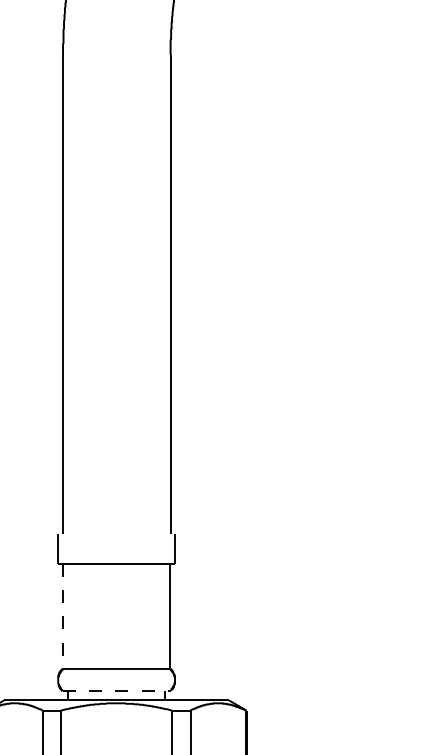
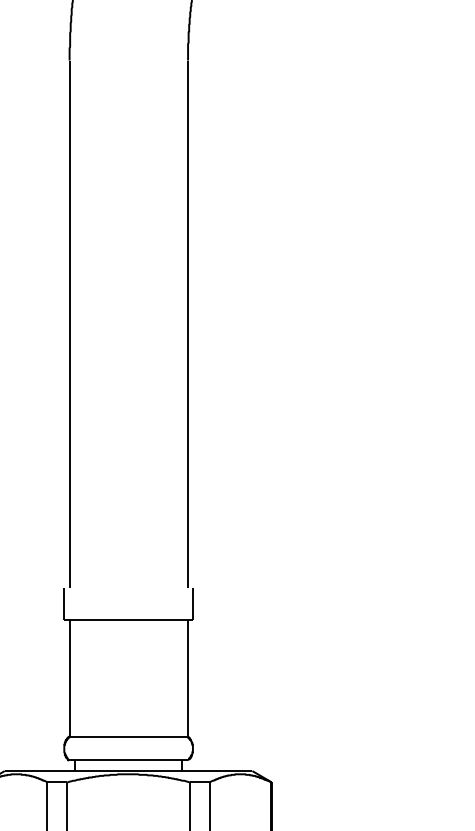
line: (63, 616) -> (70, 678), dashed -> solid
line: (117, 690) -> (129, 760), dashed -> solid

